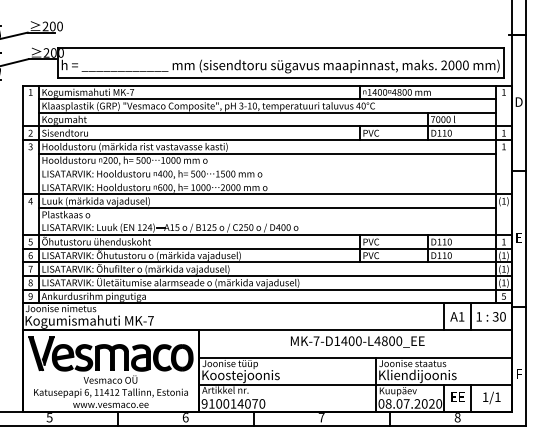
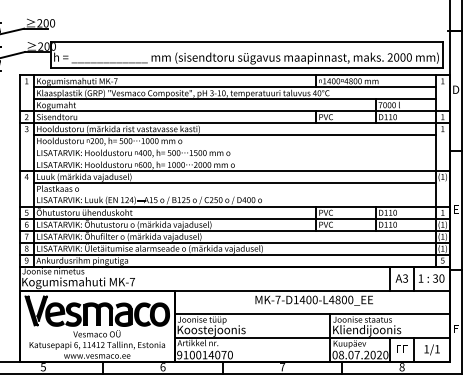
text: (461, 316) -> (405, 278), A1 -> A3

